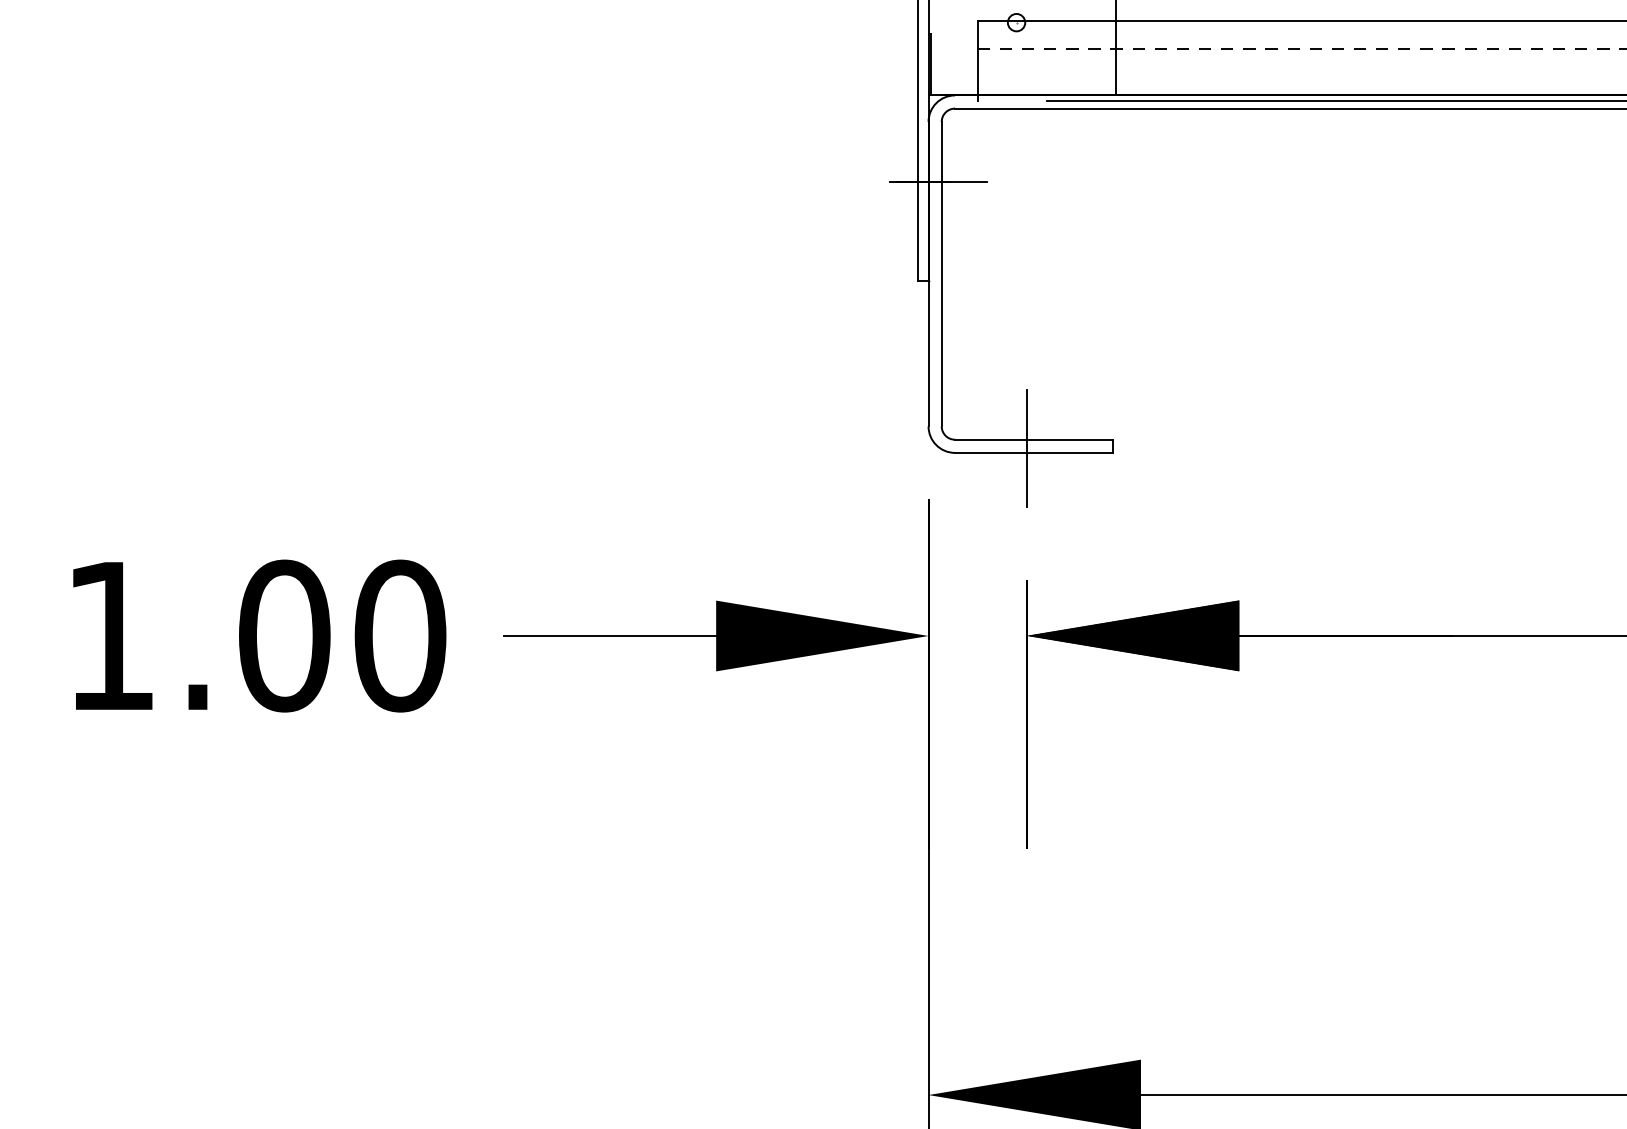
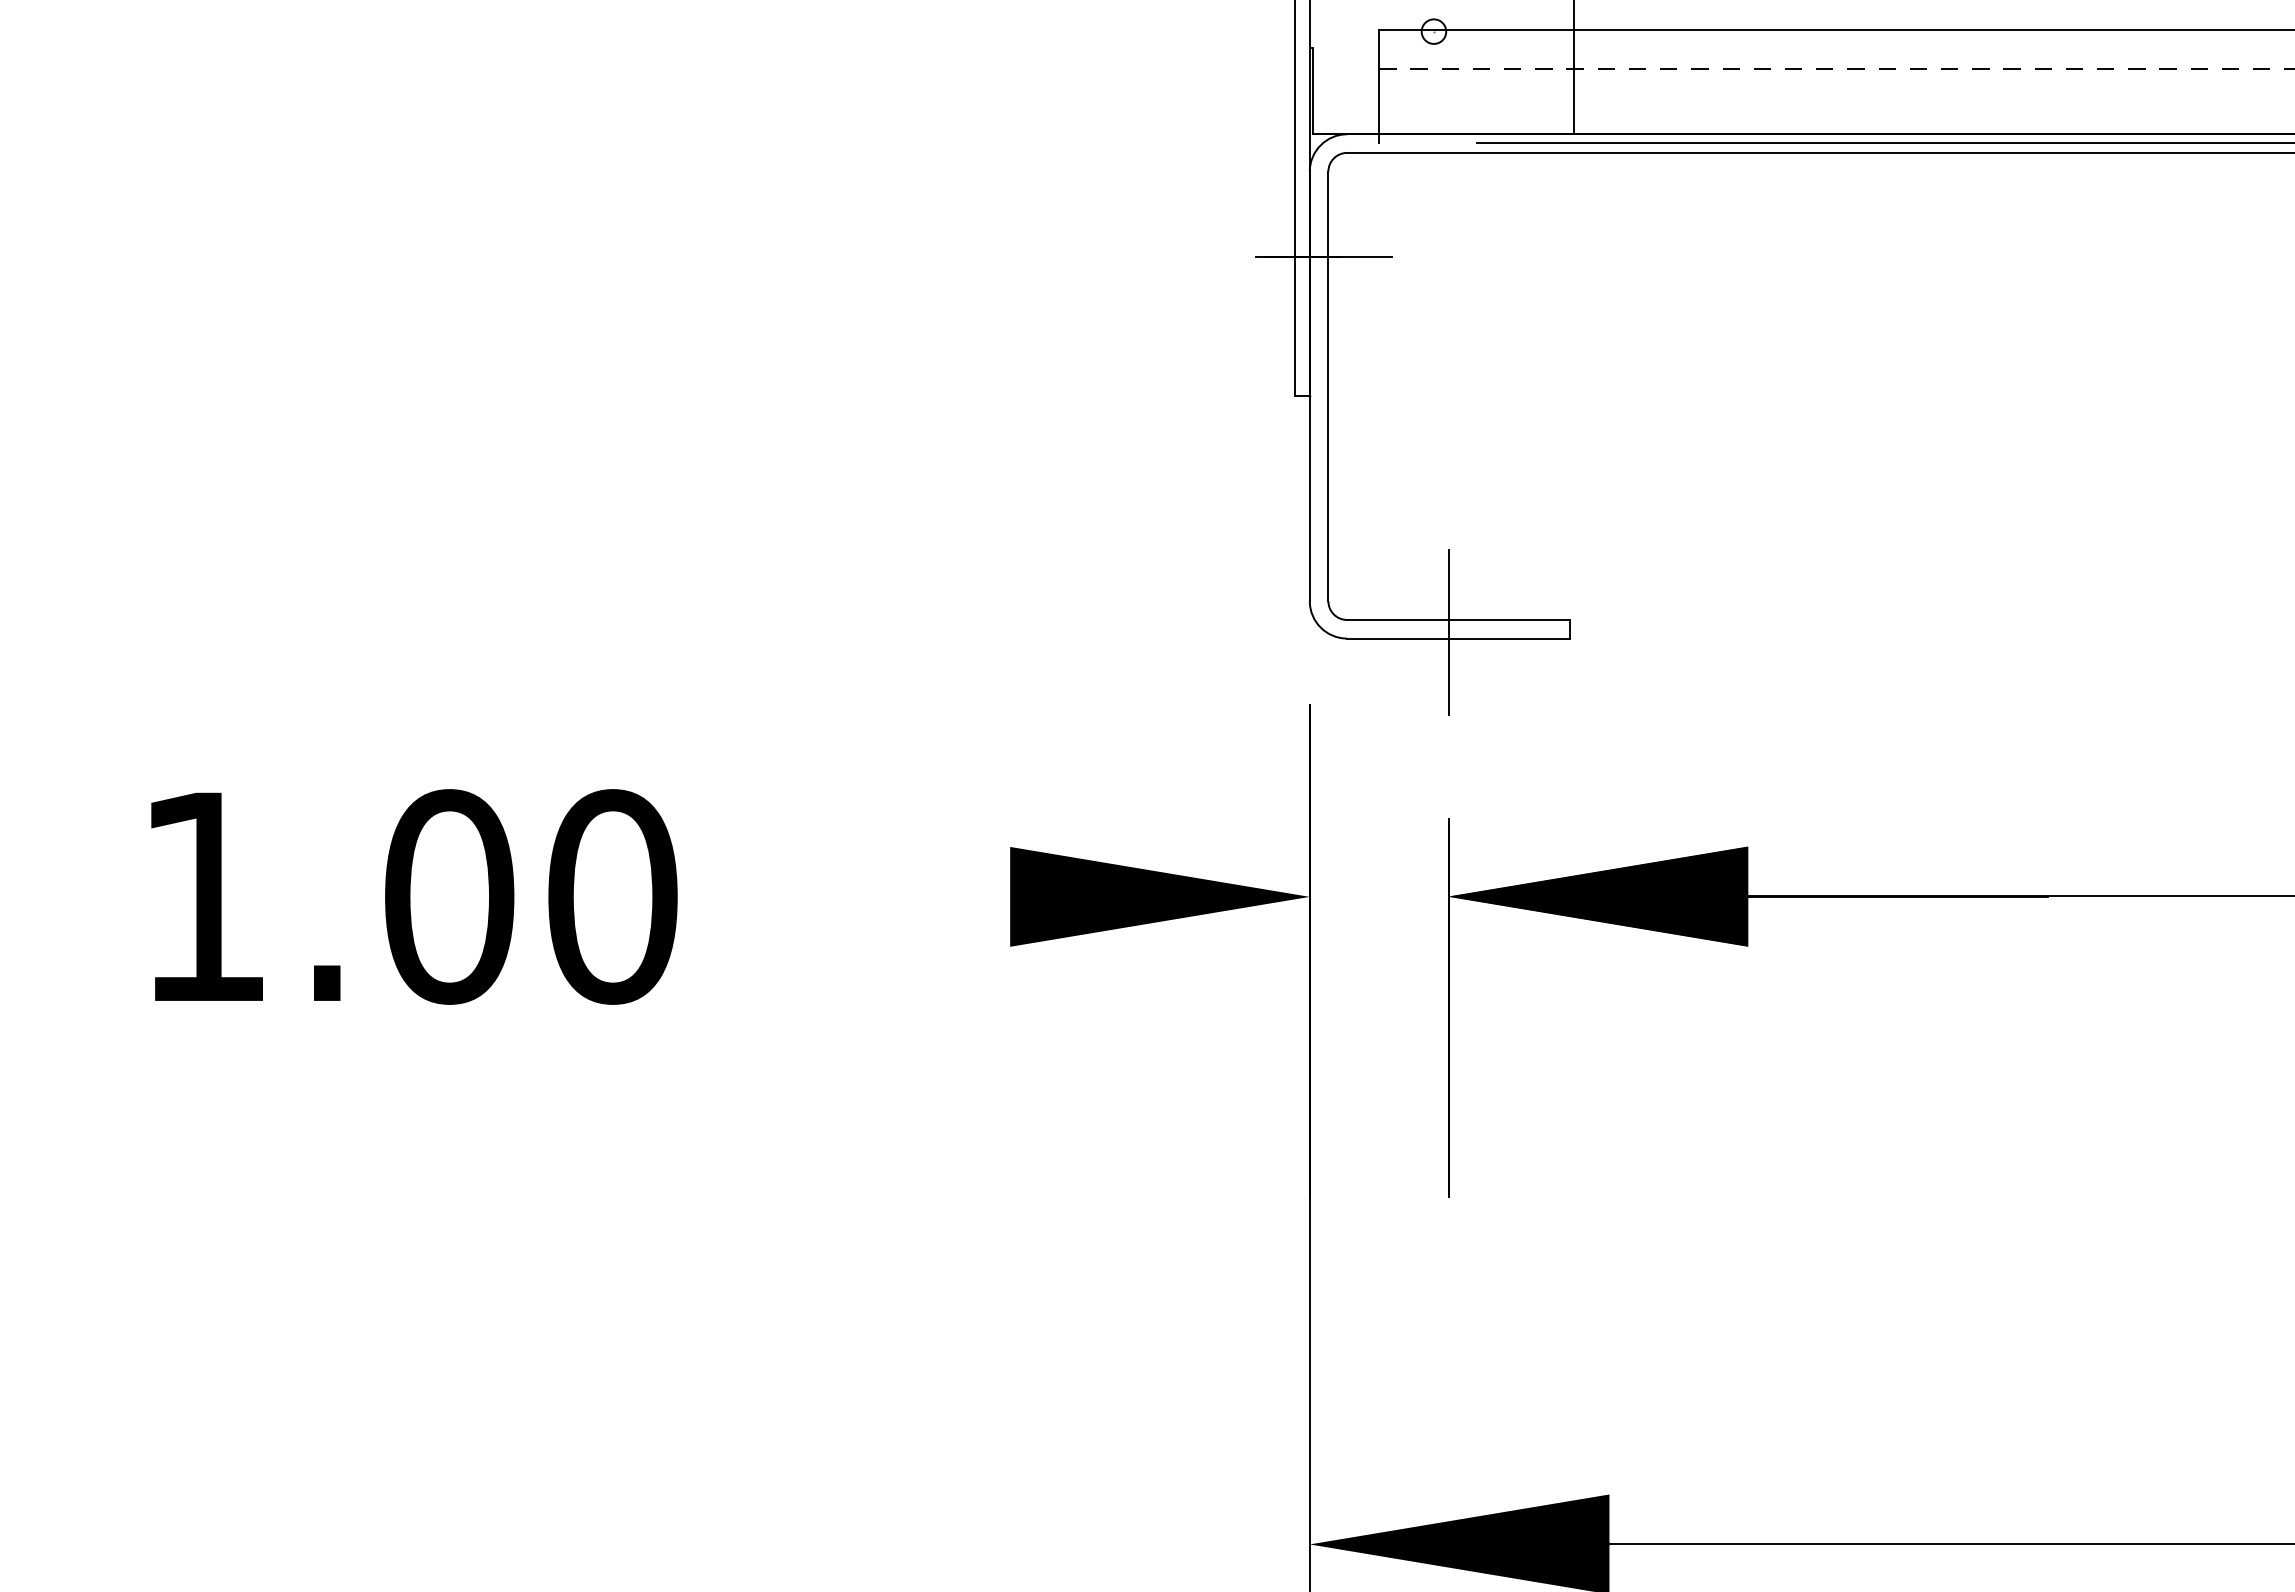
text: (259, 635) -> (414, 896), moved
line: (610, 635) -> (860, 896), removed

